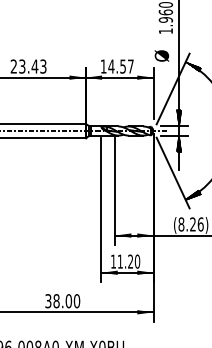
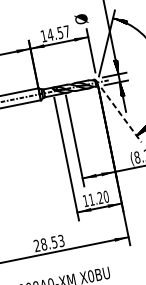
text: (161, 55) -> (81, 18), moved
line: (173, 173) -> (121, 115), solid -> dashed
text: (62, 301) -> (49, 243), 38.00 -> 28.53

